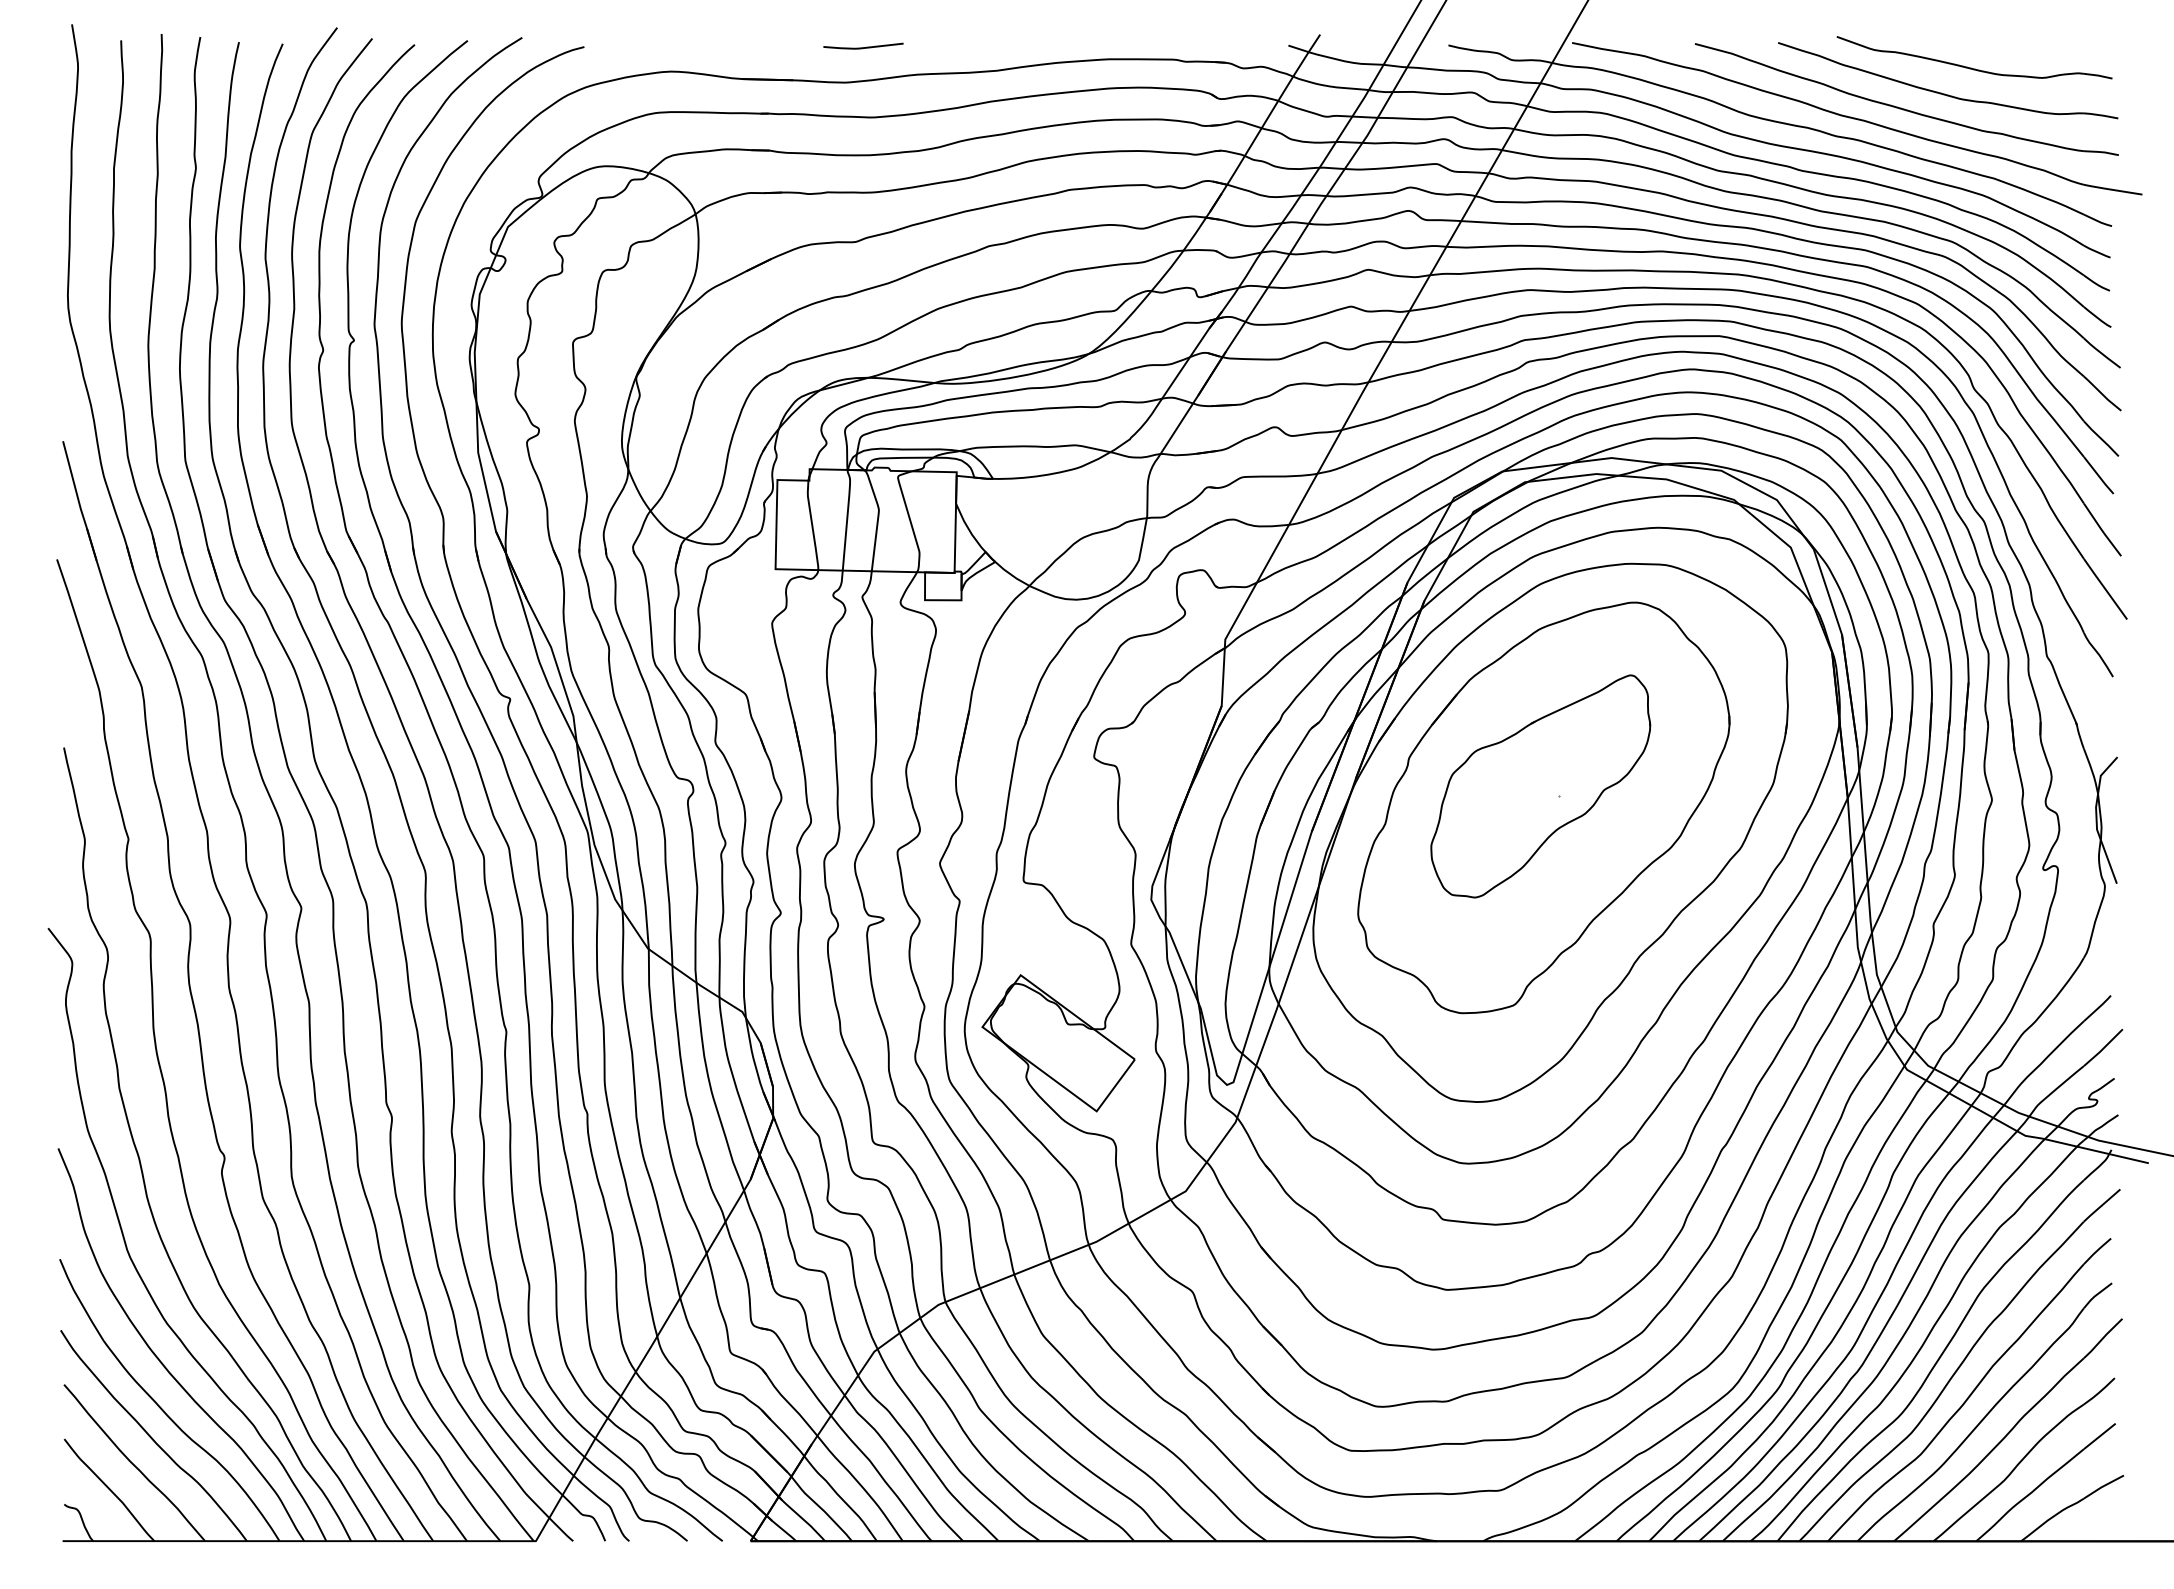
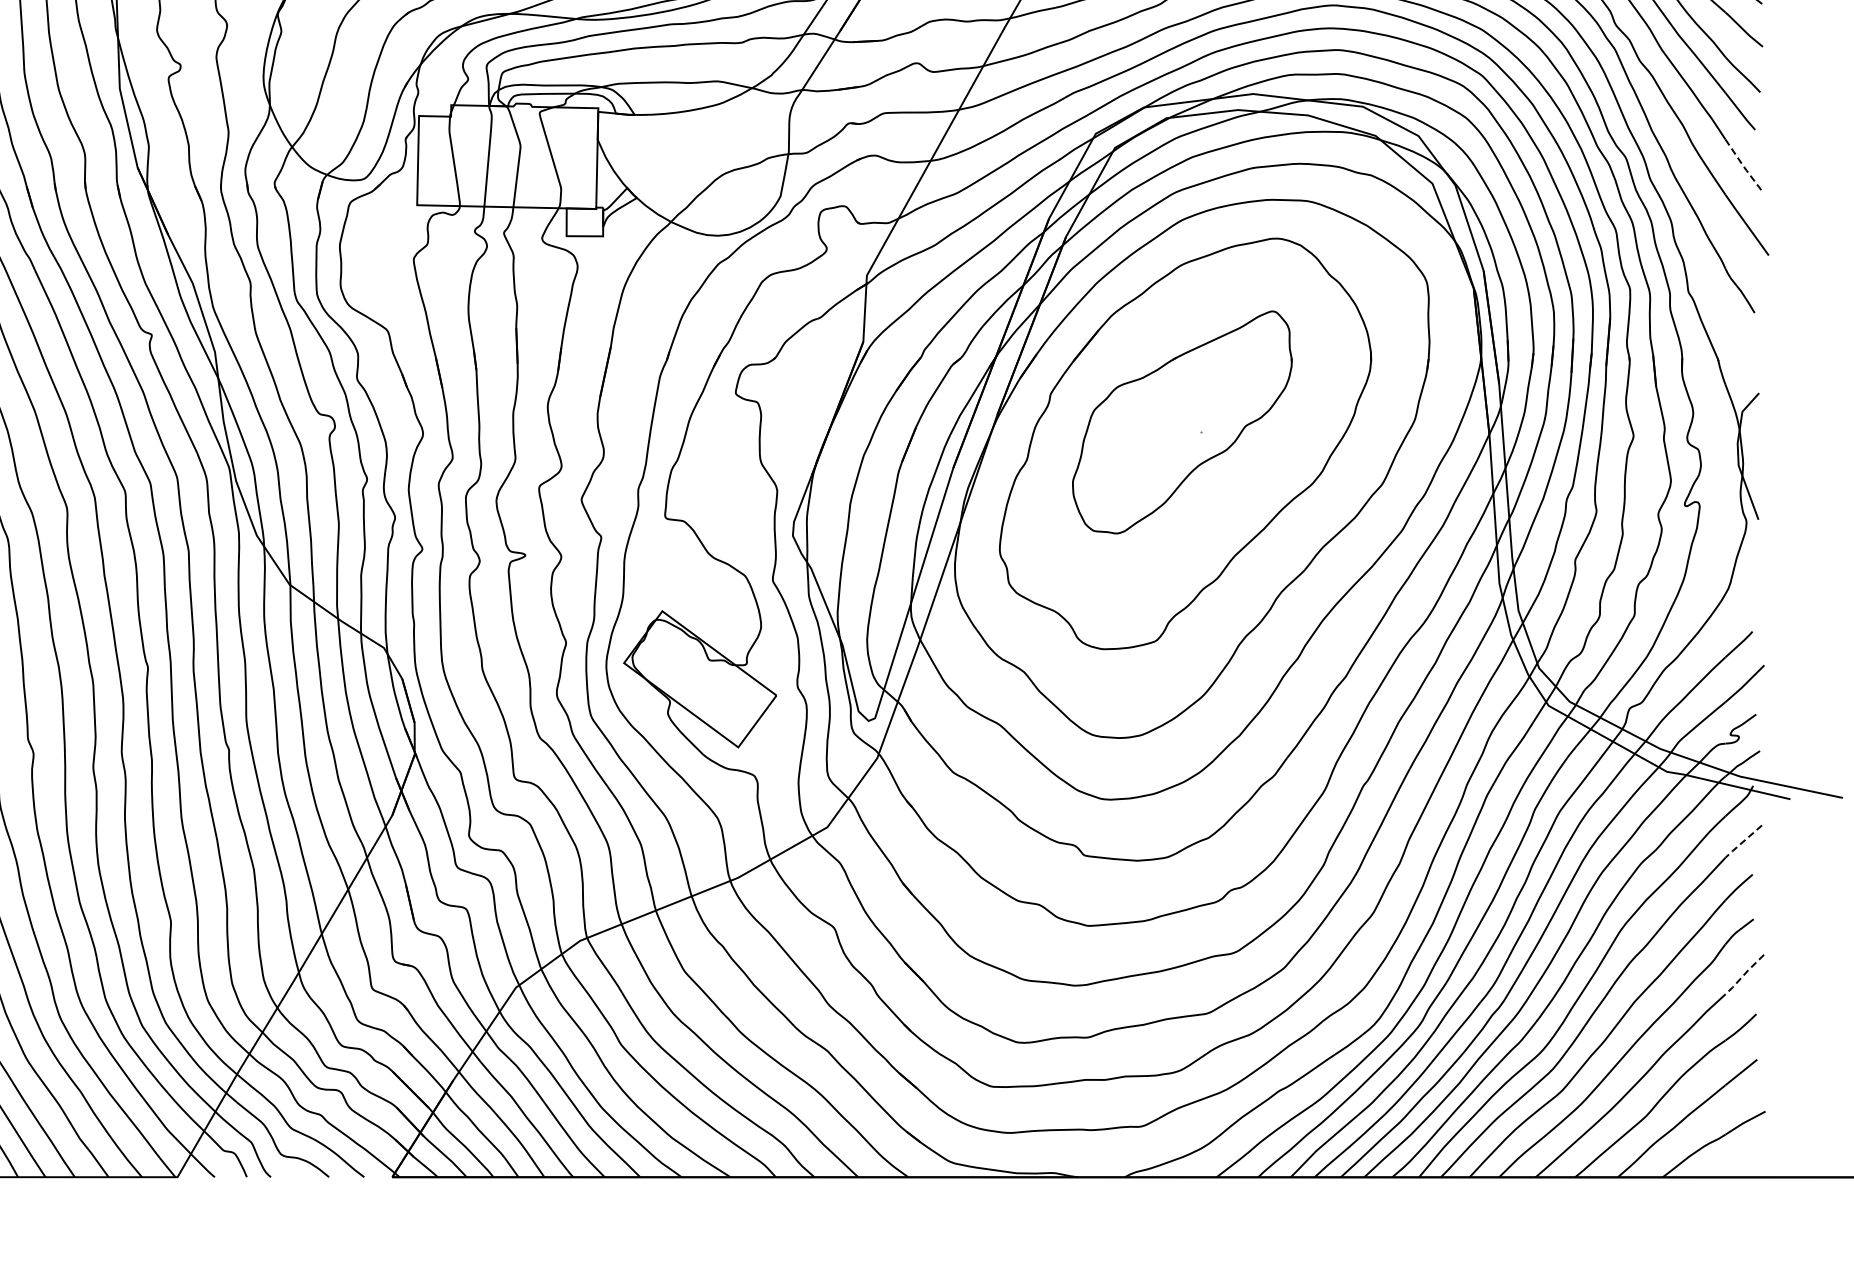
line: (2102, 530) -> (1744, 166), solid -> dashed
line: (2101, 1206) -> (1743, 842), solid -> dashed
line: (2102, 1338) -> (1744, 974), solid -> dashed

